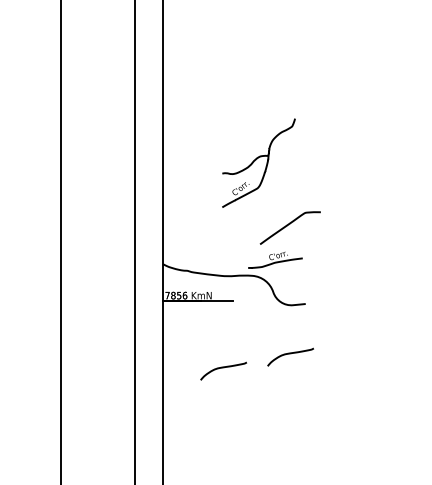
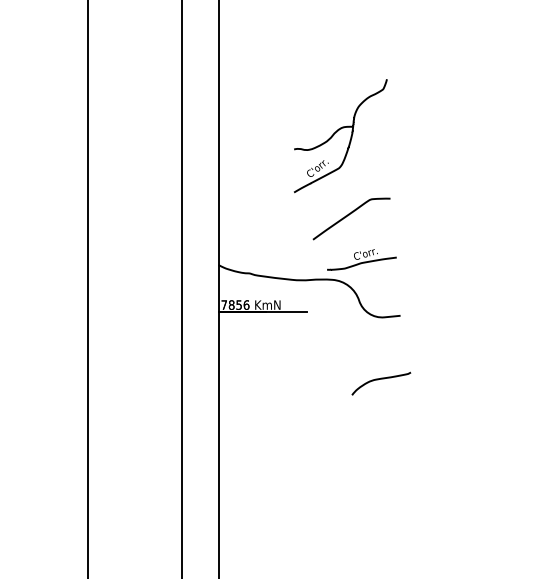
curve: (288, 225) -> (349, 215), moved
curve: (223, 368) -> (295, 398), removed

